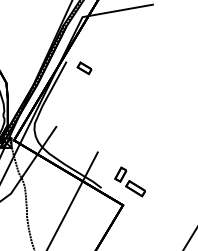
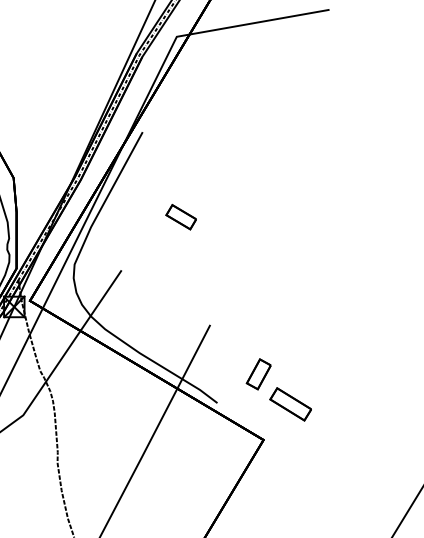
part: (84, 68) -> (180, 217), moved

